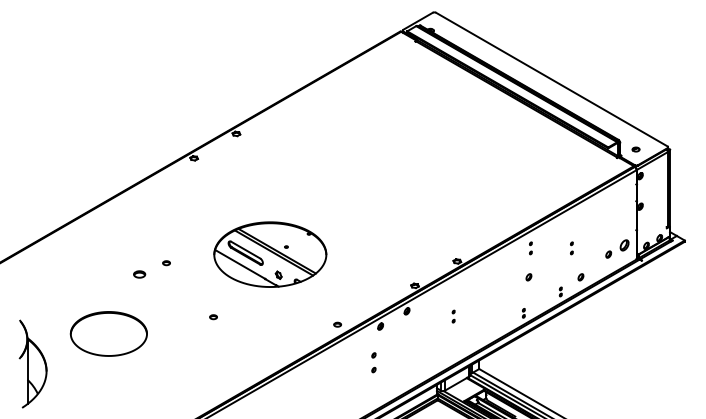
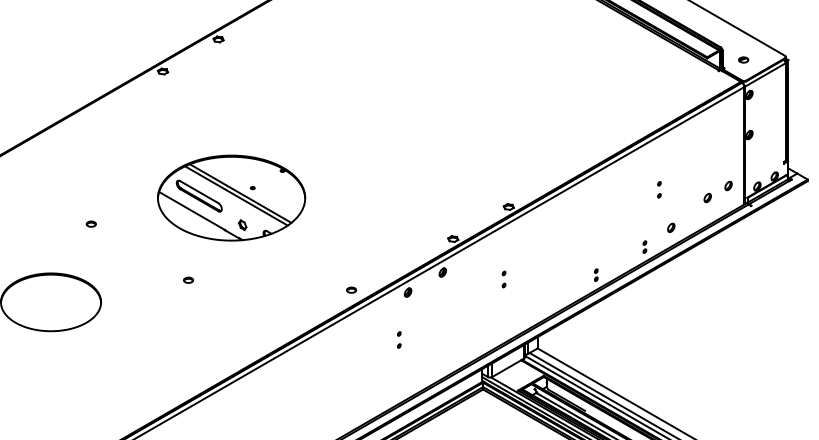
part: (624, 245) -> (728, 186), size x0.62
part: (530, 248) -> (604, 190), removed
part: (270, 254) -> (231, 197), moved
part: (166, 263) -> (126, 209), removed
part: (139, 274) -> (91, 224), size x0.62
part: (528, 277) -> (602, 228), removed
part: (373, 362) -> (398, 339), size x0.62

